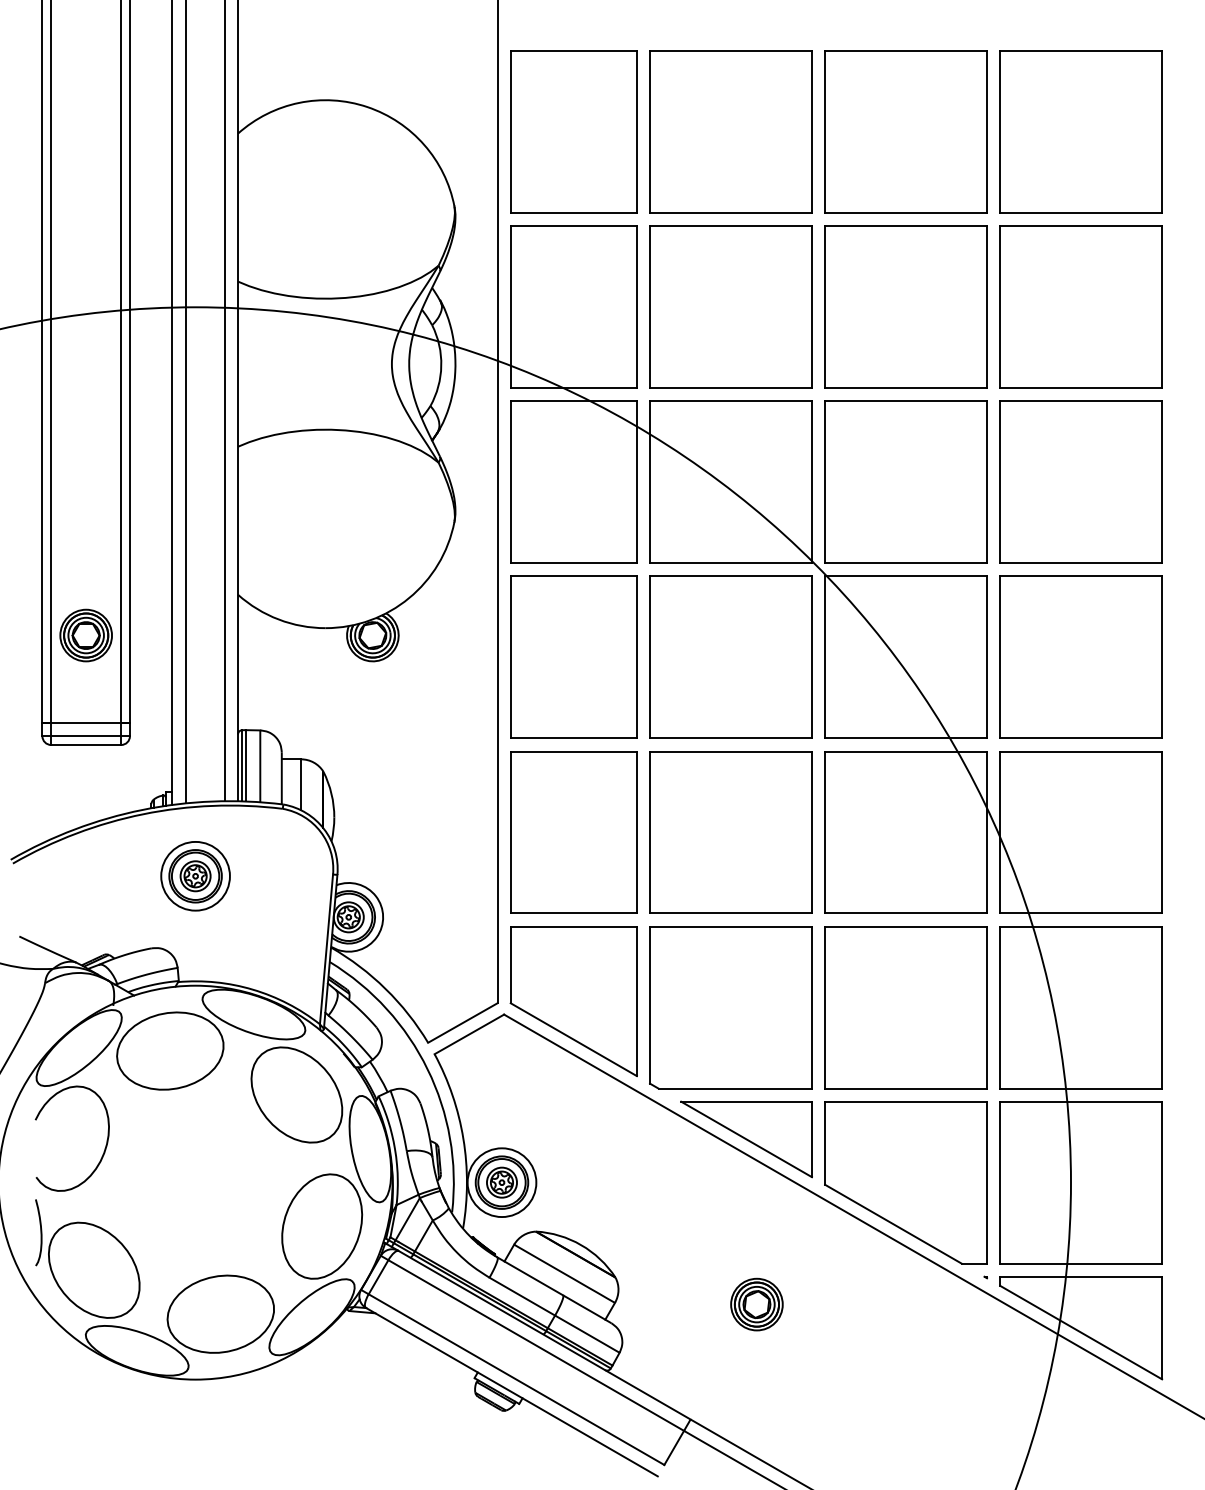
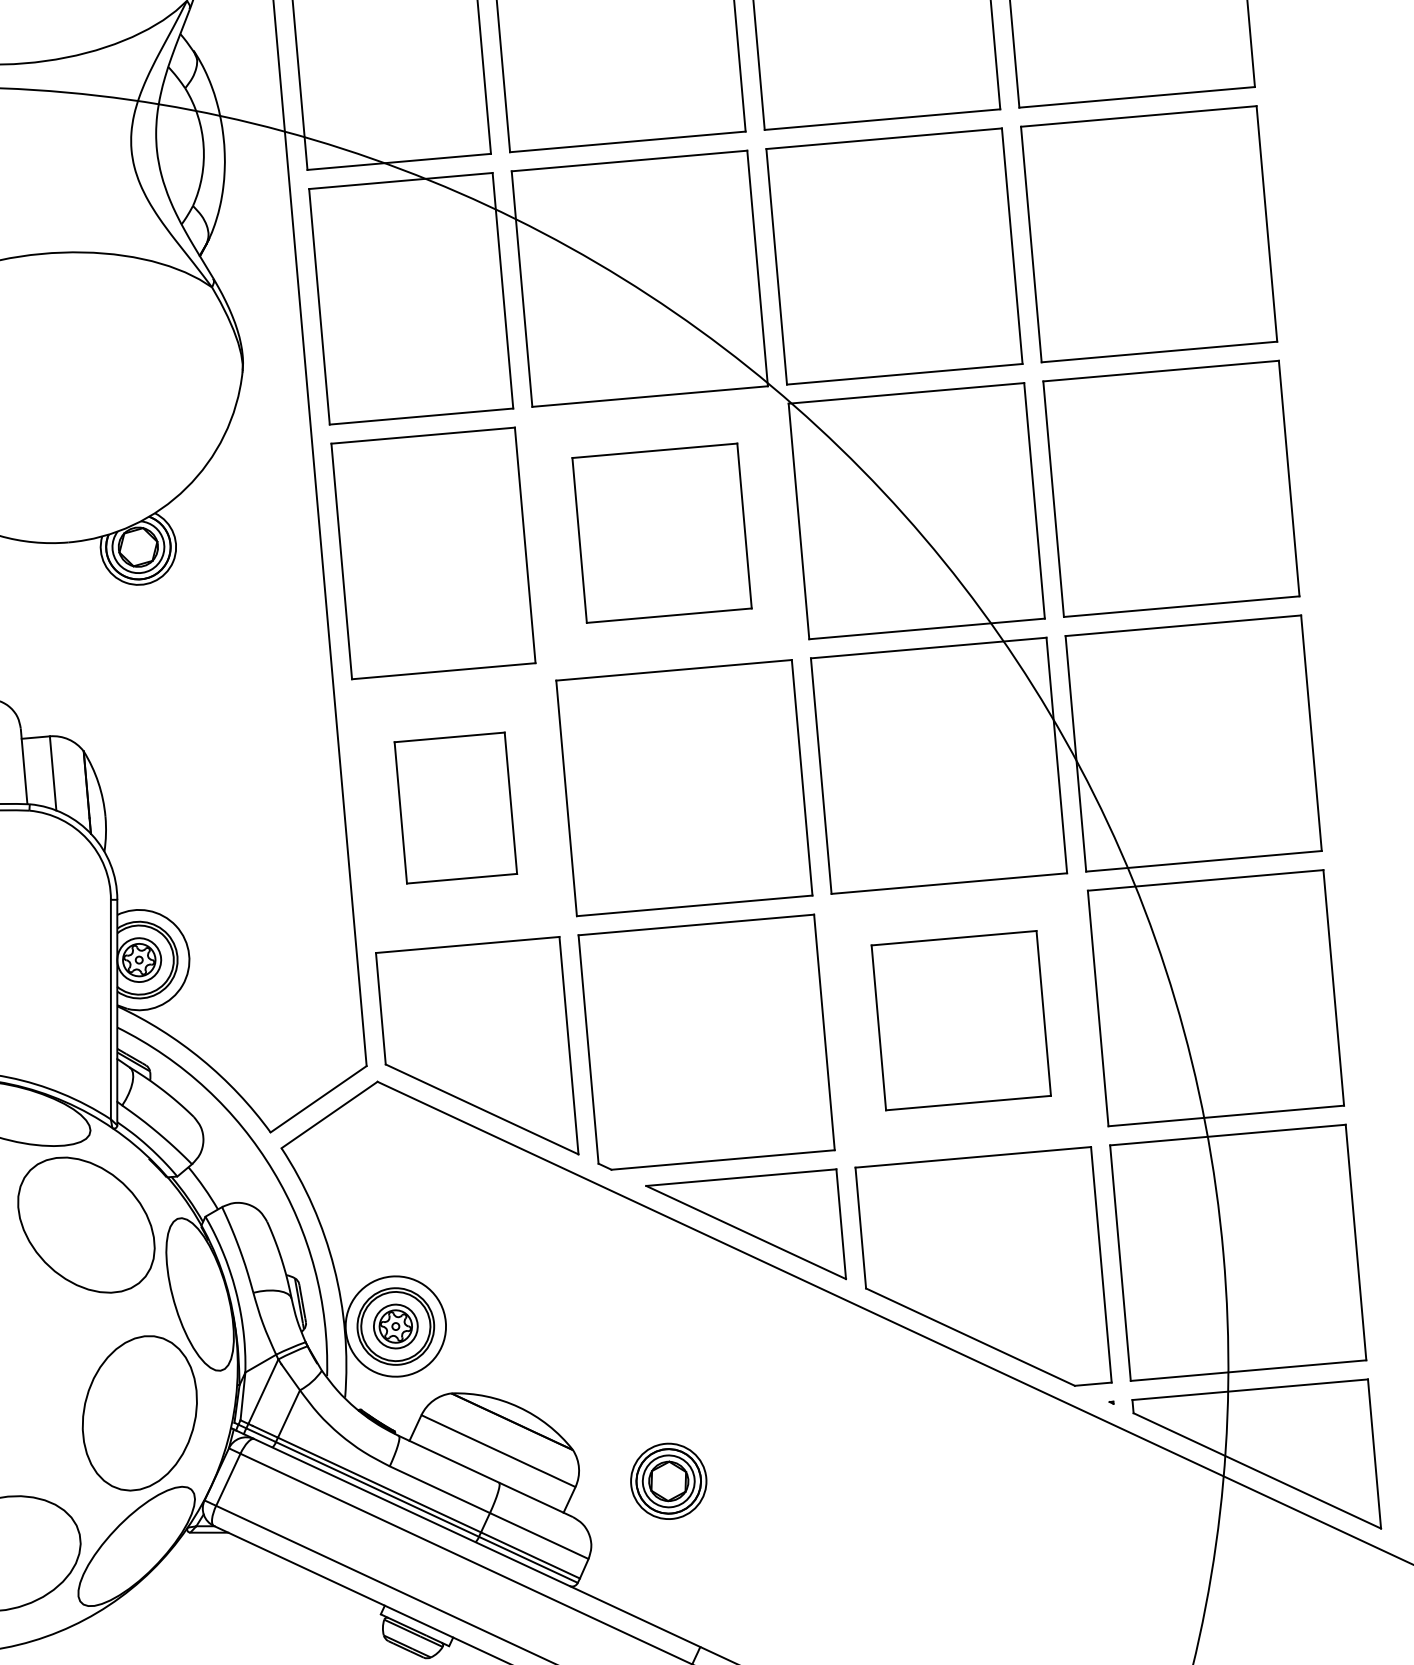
part: (730, 656) -> (661, 532), size x0.7
part: (573, 832) -> (455, 808), size x0.6
part: (905, 1007) -> (960, 1020), size x0.7
part: (756, 1304) -> (668, 1481), moved

